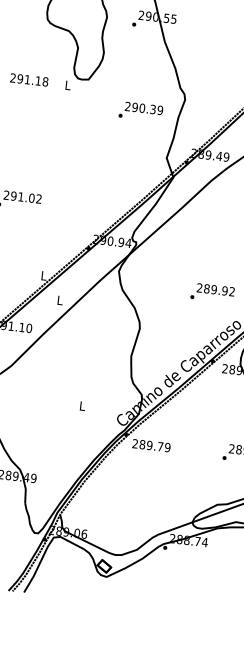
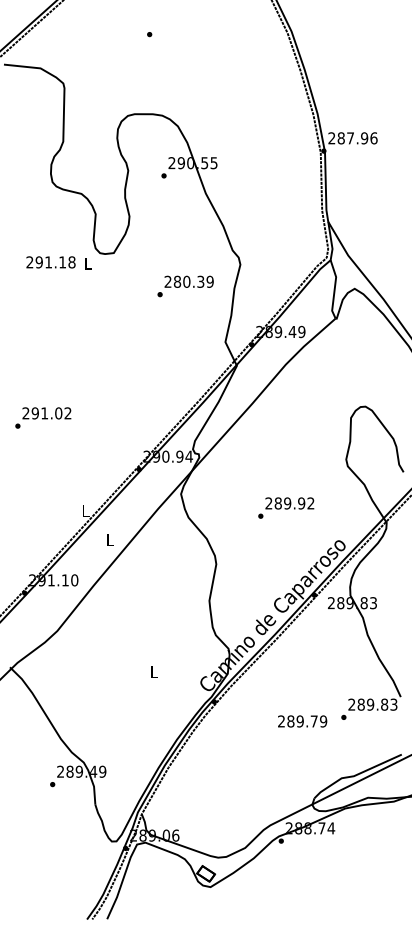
text: (28, 80) -> (50, 262), moved
text: (135, 107) -> (177, 281), 290.39 -> 280.39
text: (212, 292) -> (286, 507), moved
text: (151, 445) -> (302, 721), moved

